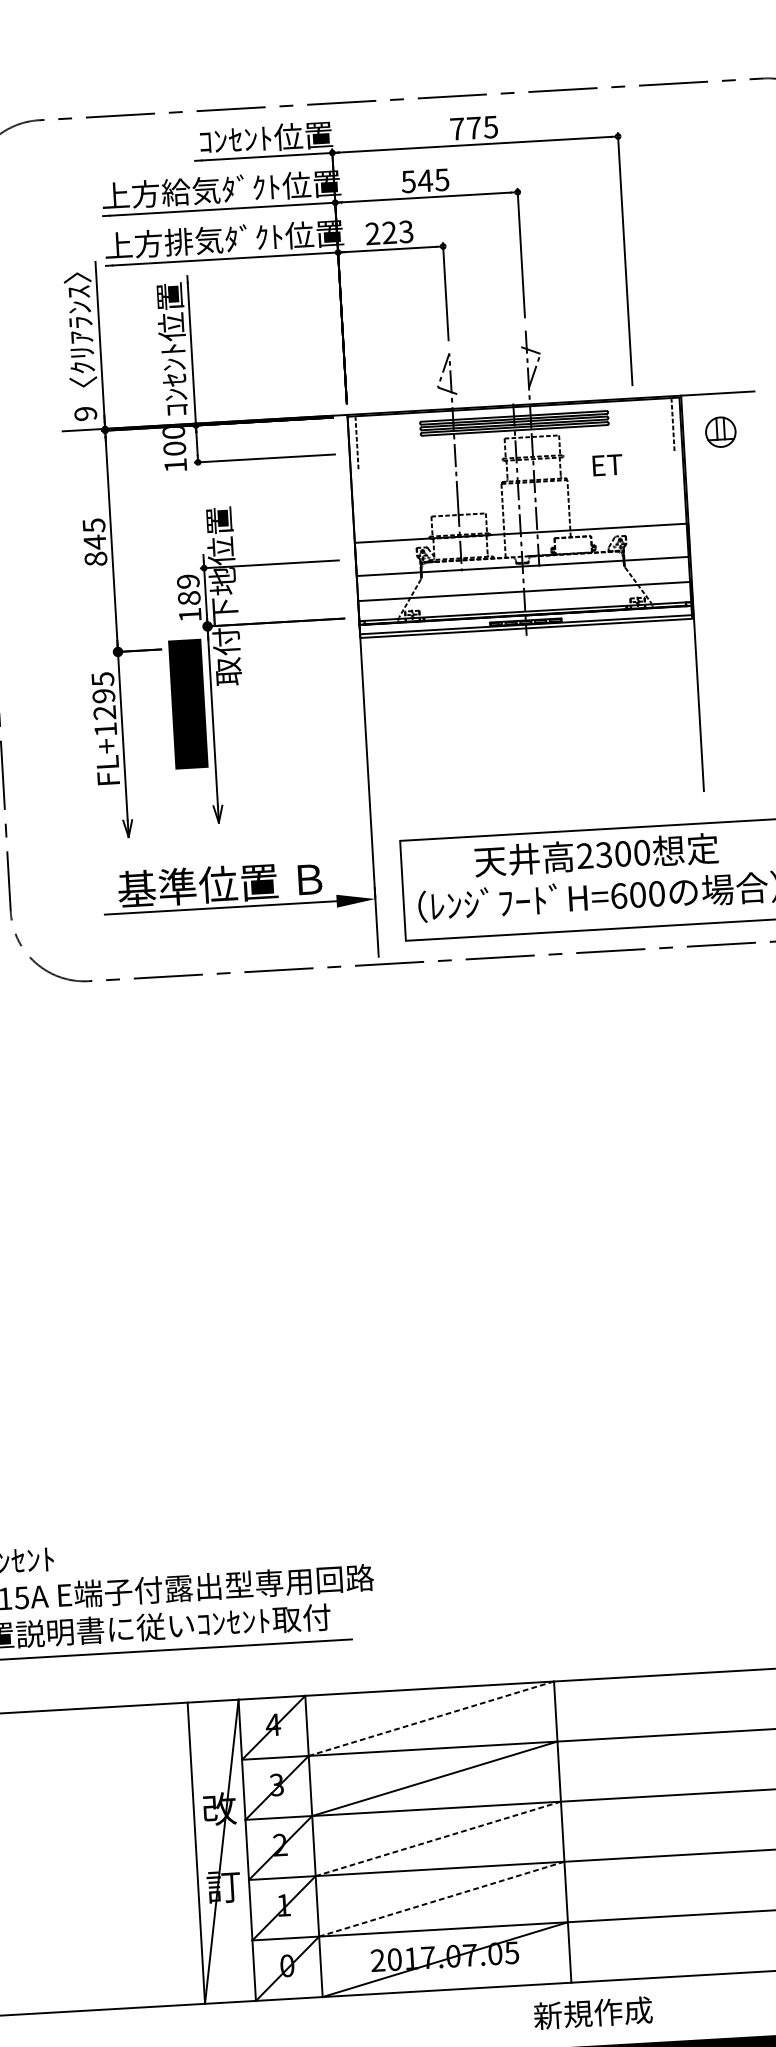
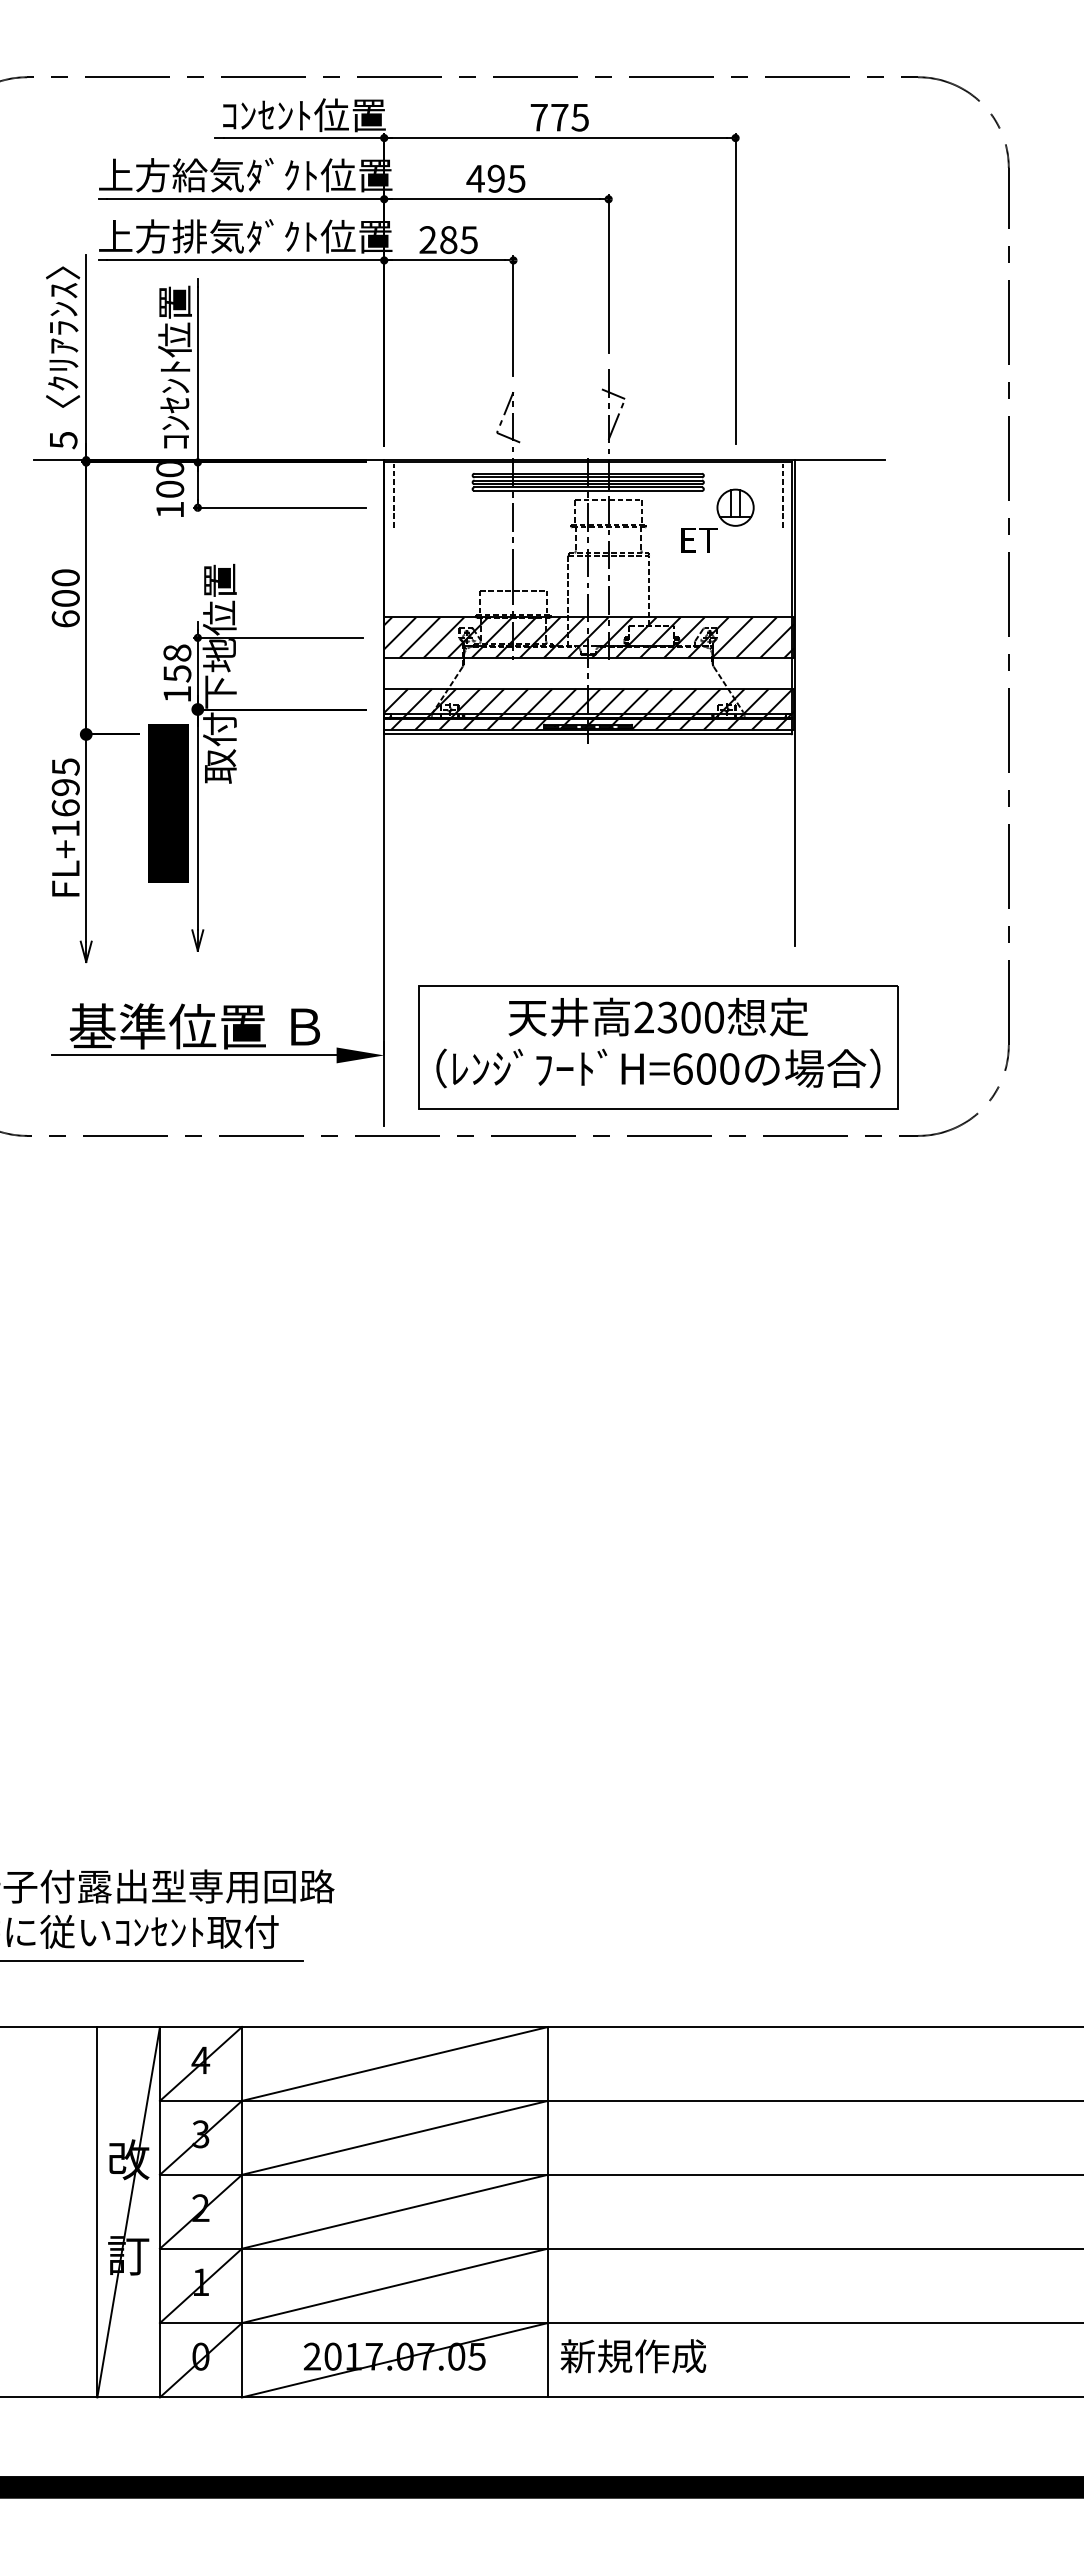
text: (416, 181) -> (485, 178), 545 -> 495
text: (397, 232) -> (458, 240), 223 -> 285
text: (85, 413) -> (63, 440), 9 -> 5
part: (720, 432) -> (735, 507), moved
text: (94, 542) -> (65, 598), 845 -> 600
hatch: (522, 549) -> (589, 637), added
text: (188, 589) -> (177, 663), 189 -> 158
hatch: (526, 608) -> (589, 709), added
text: (104, 712) -> (65, 807), FL+1295 -> FL+1695
line: (431, 1719) -> (394, 2064), dashed -> solid
line: (437, 1838) -> (394, 2211), dashed -> solid
line: (441, 1899) -> (394, 2286), dashed -> solid
text: (593, 2013) -> (633, 2356), moved

